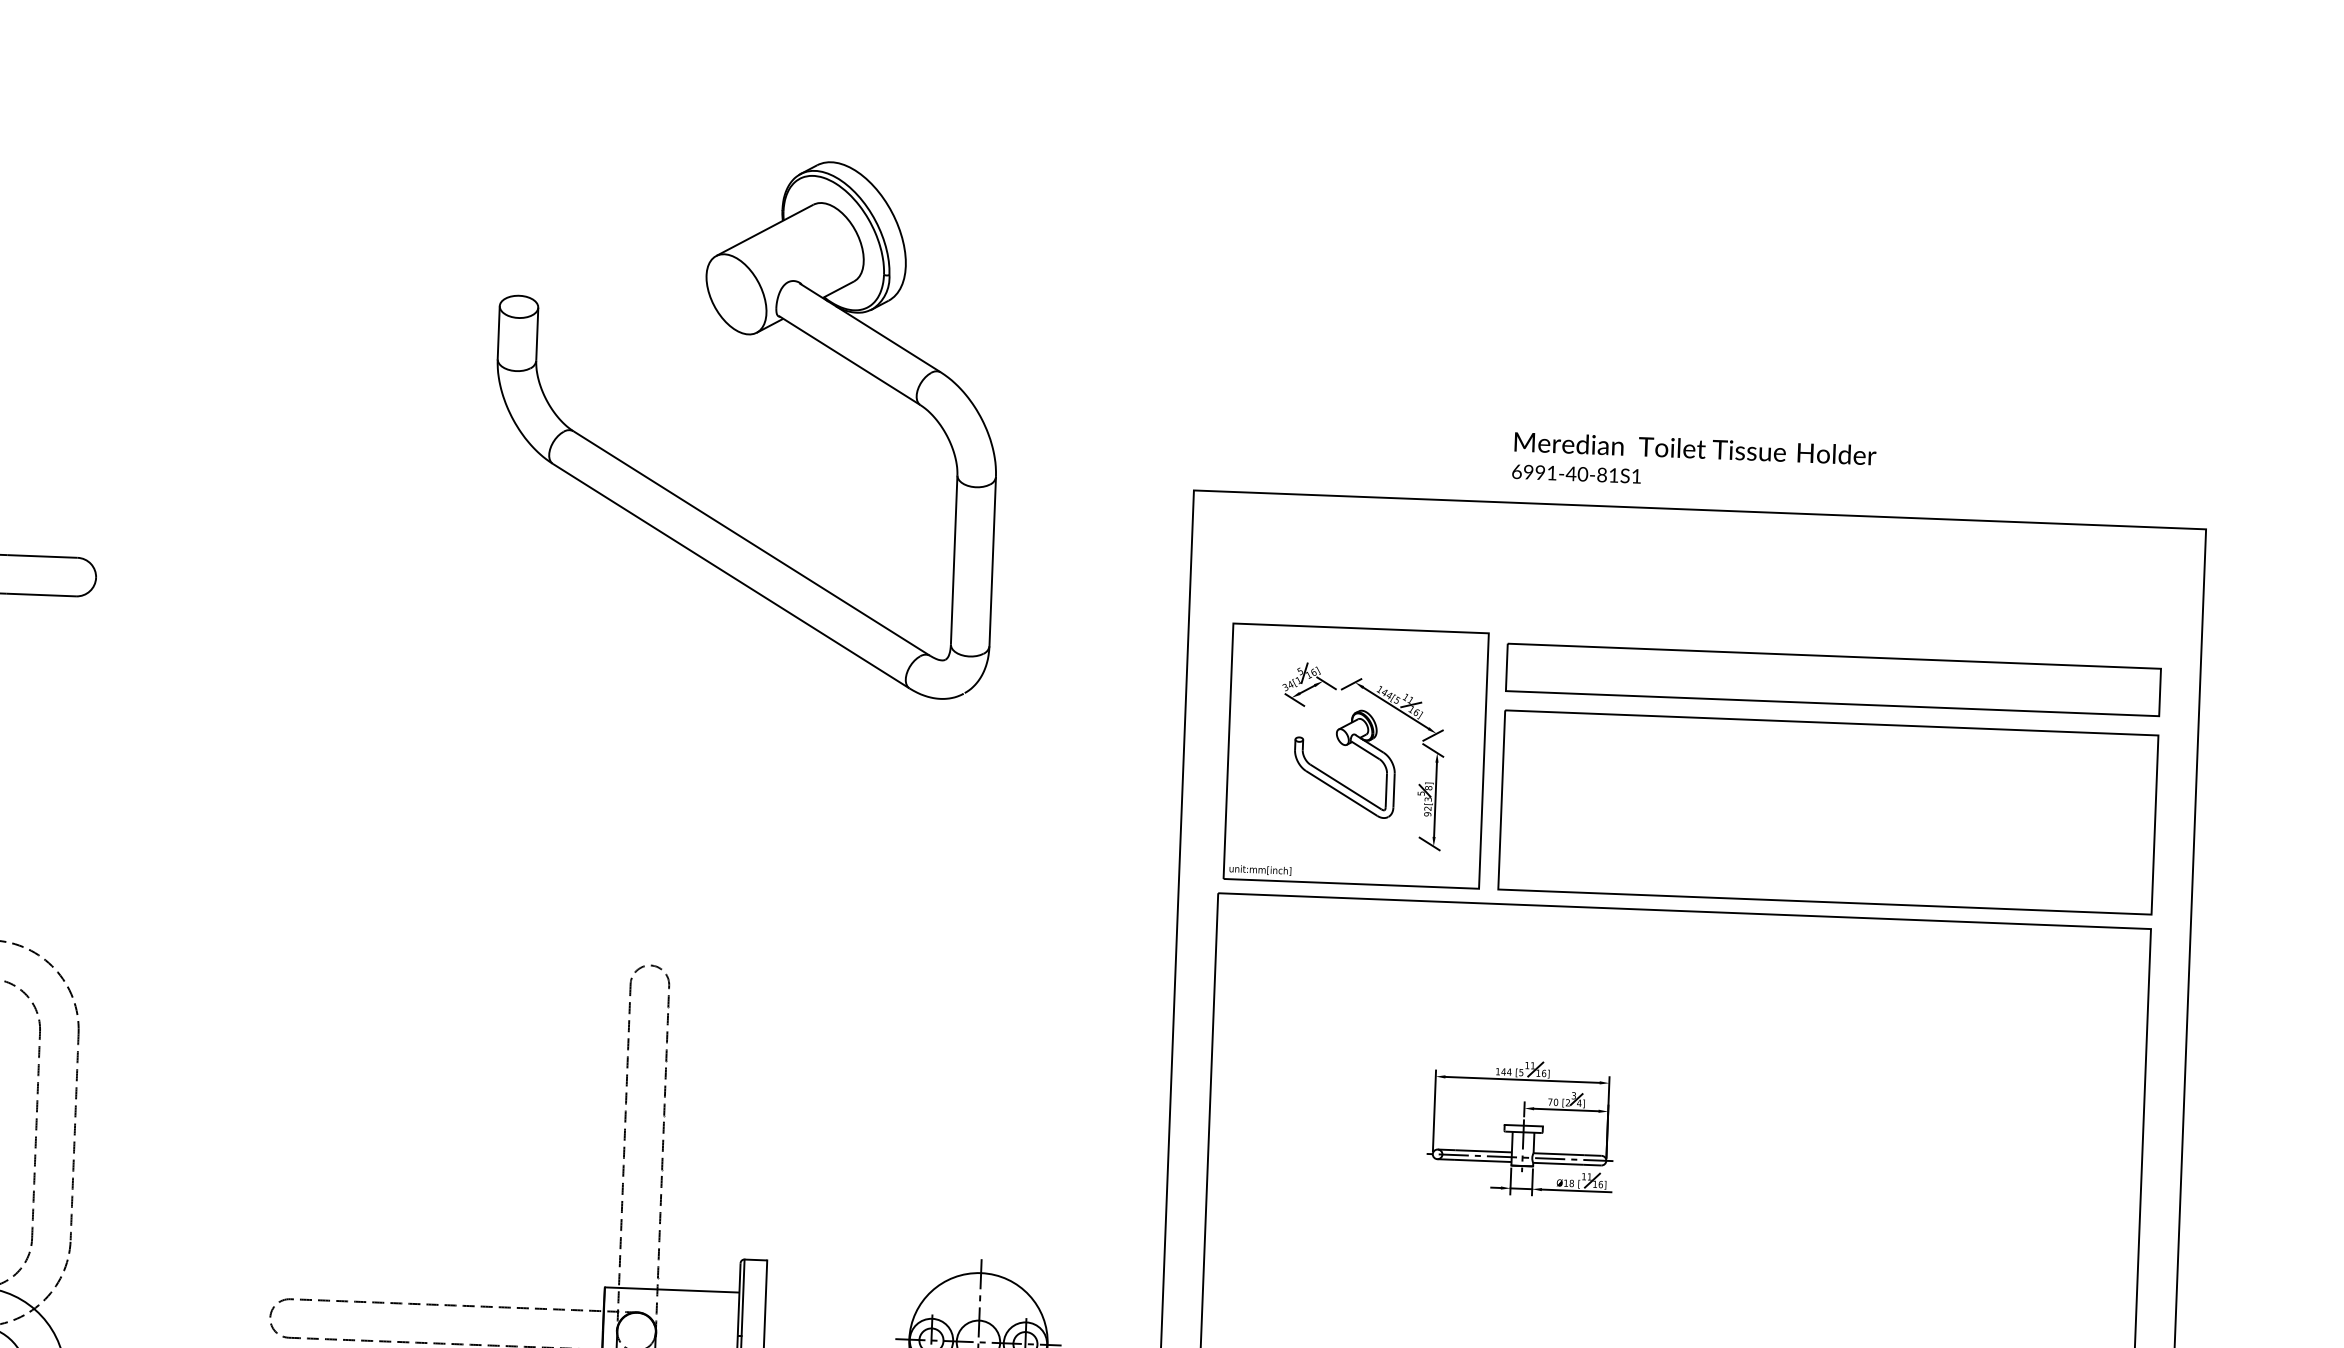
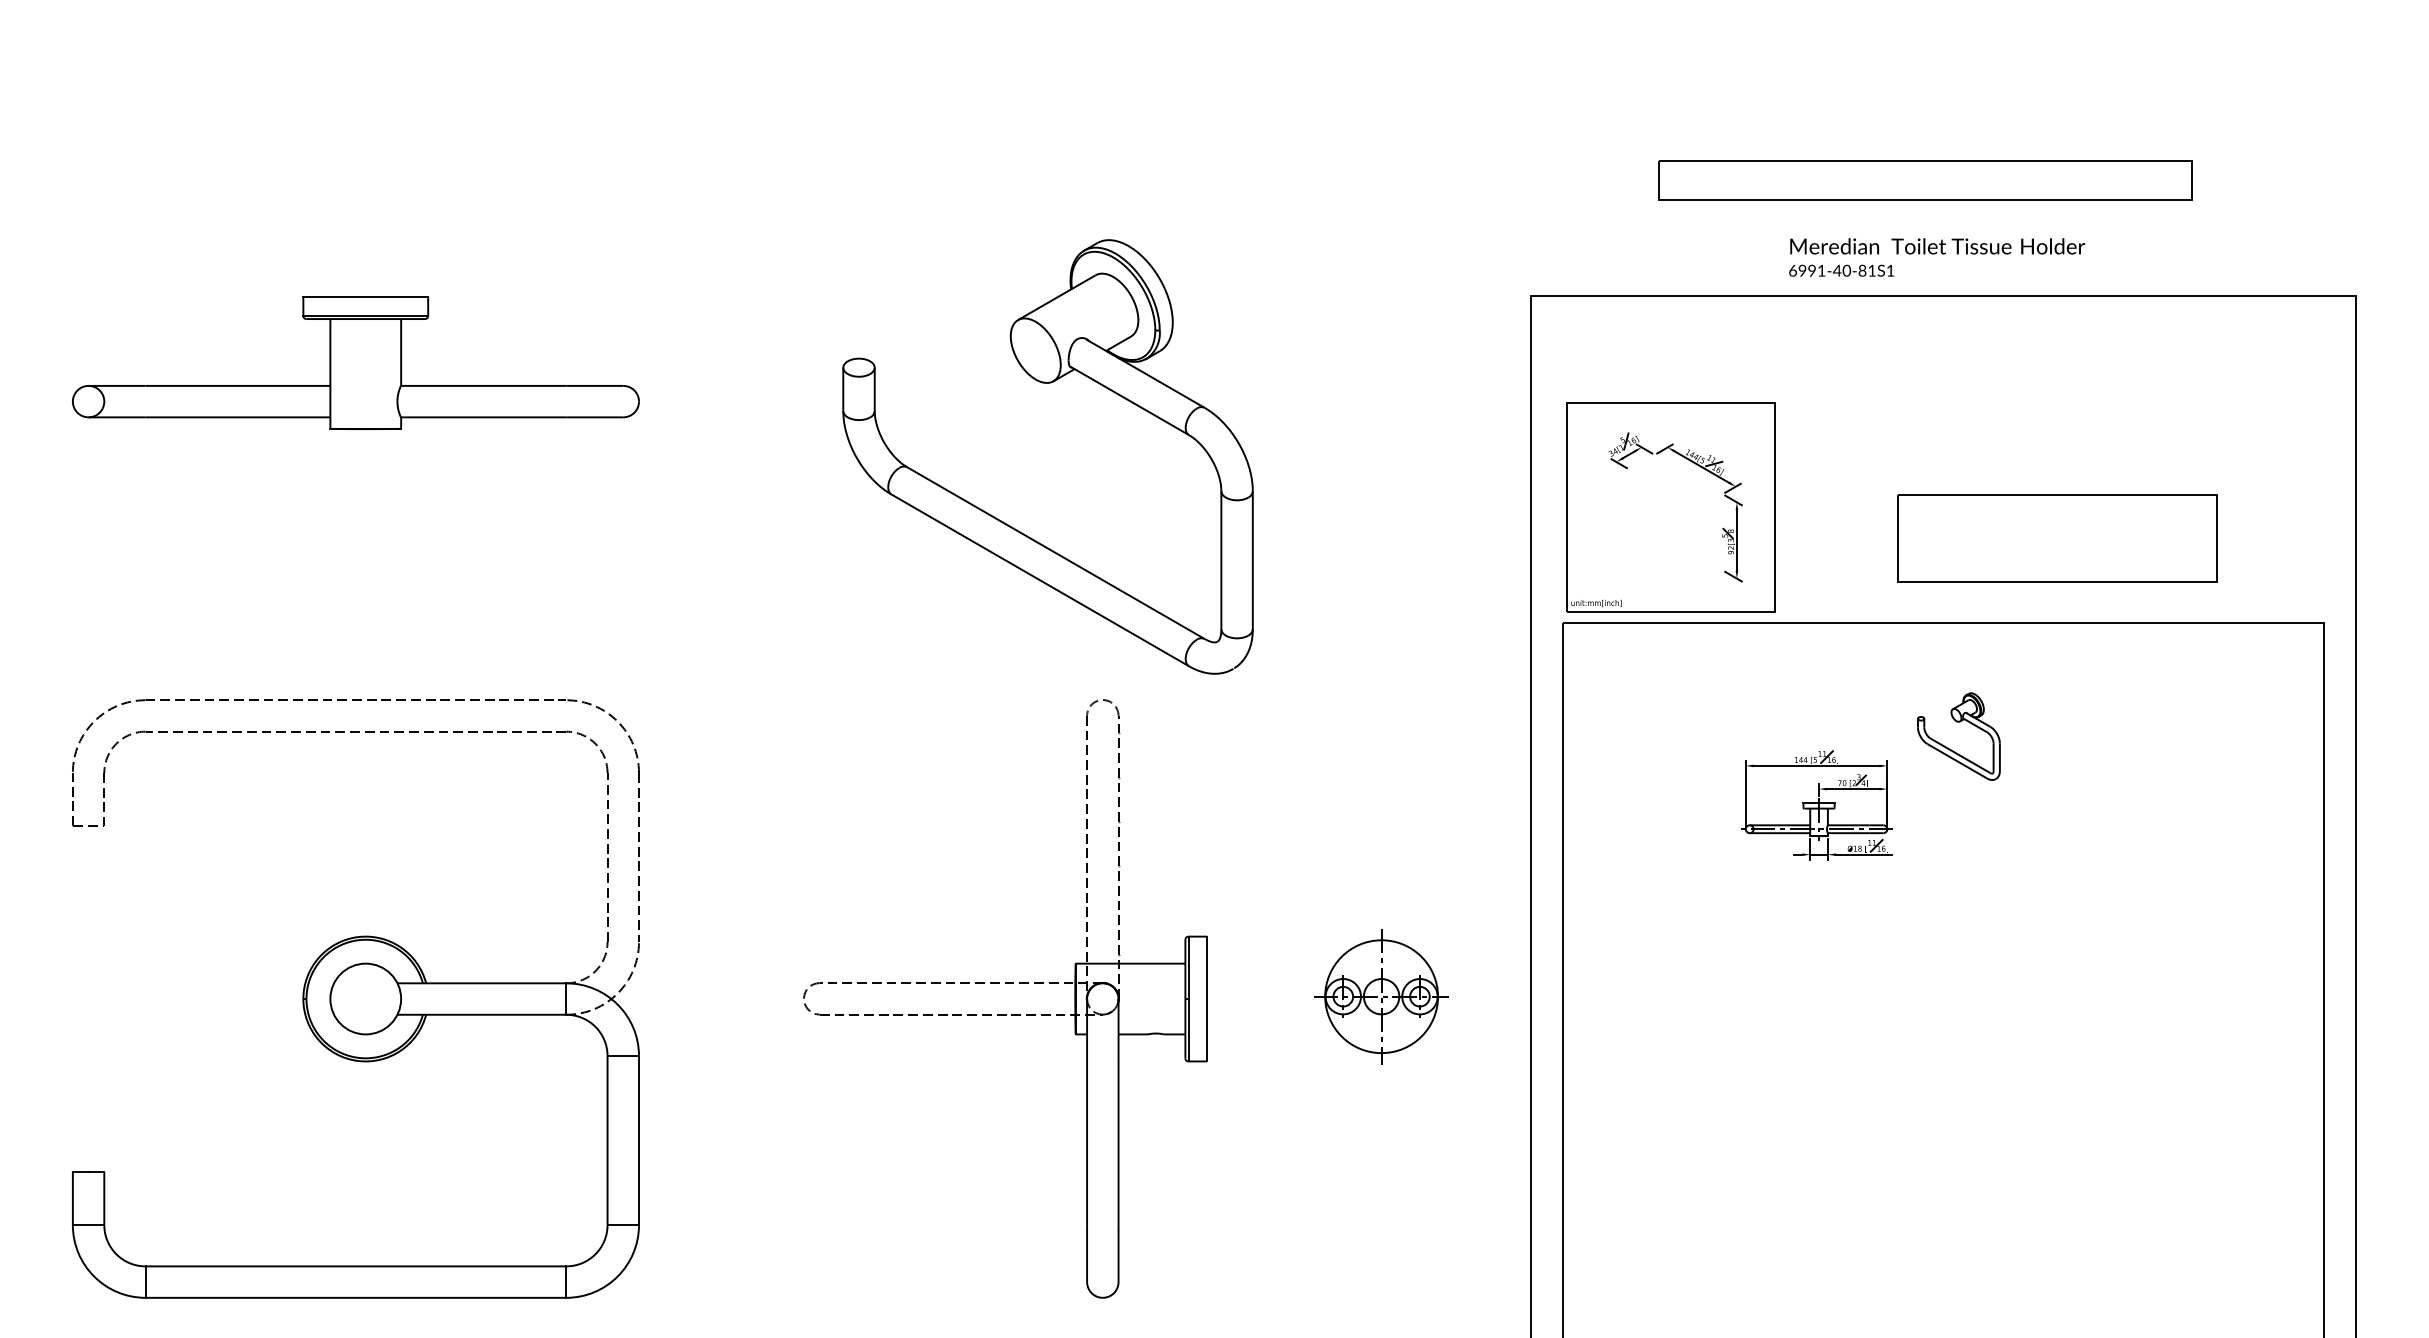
part: (749, 335) -> (1047, 383), moved
part: (1833, 680) -> (1925, 180), moved
part: (1344, 745) -> (1958, 722), moved
part: (1828, 812) -> (2057, 538), size x0.6

